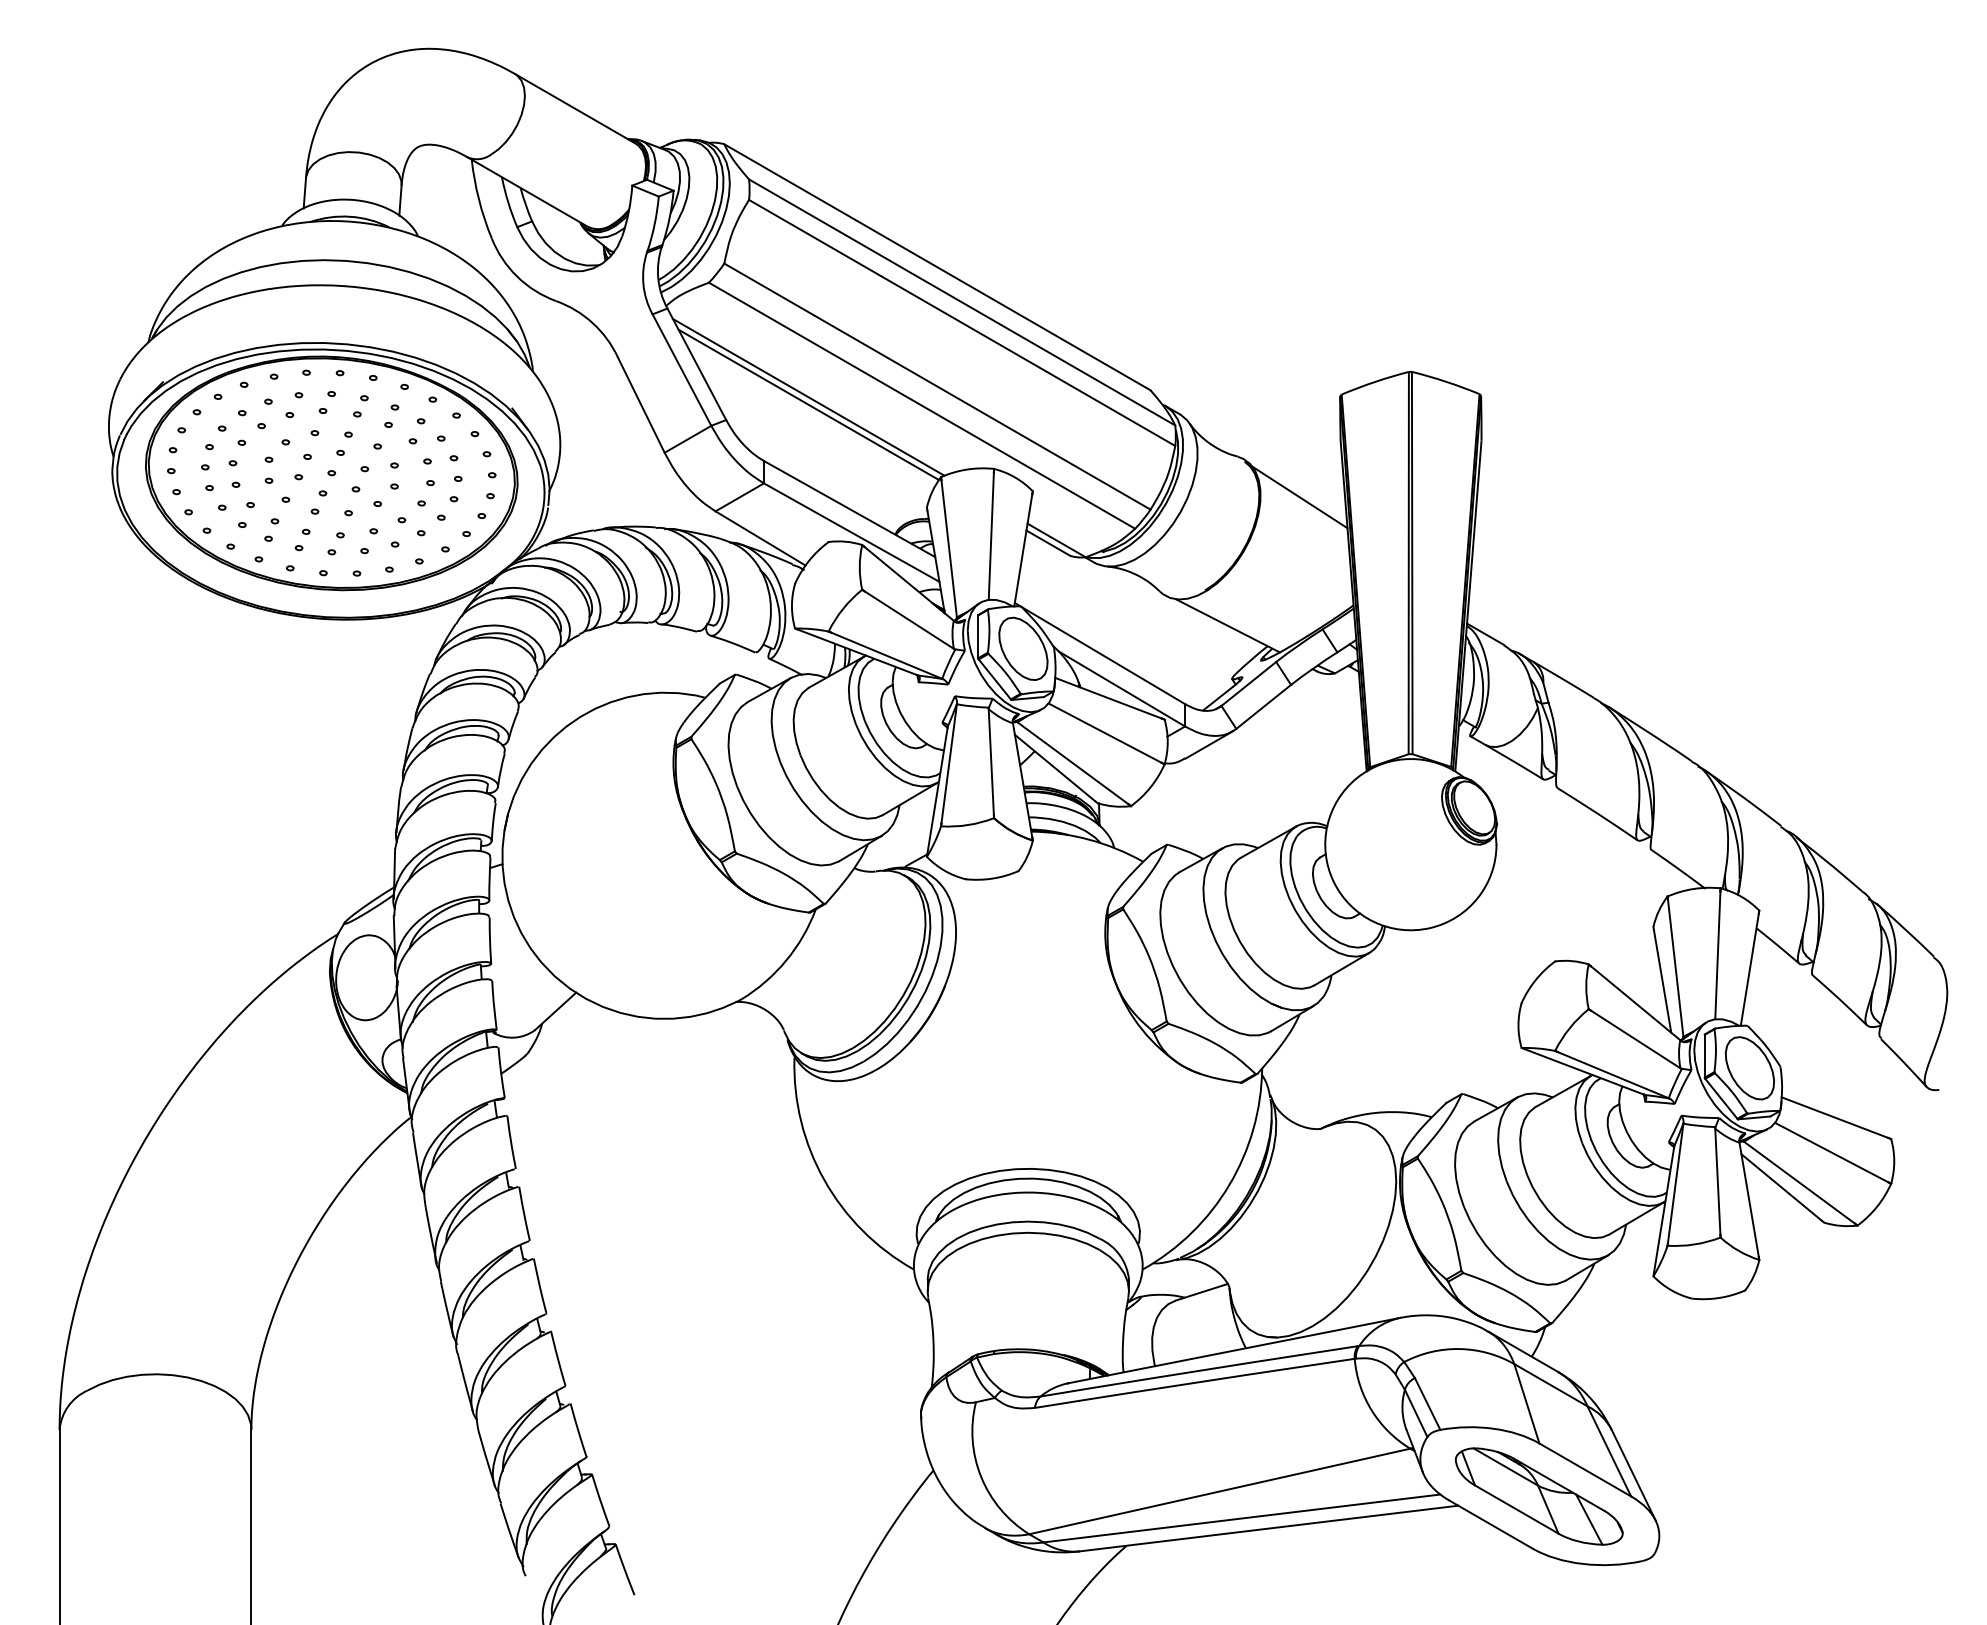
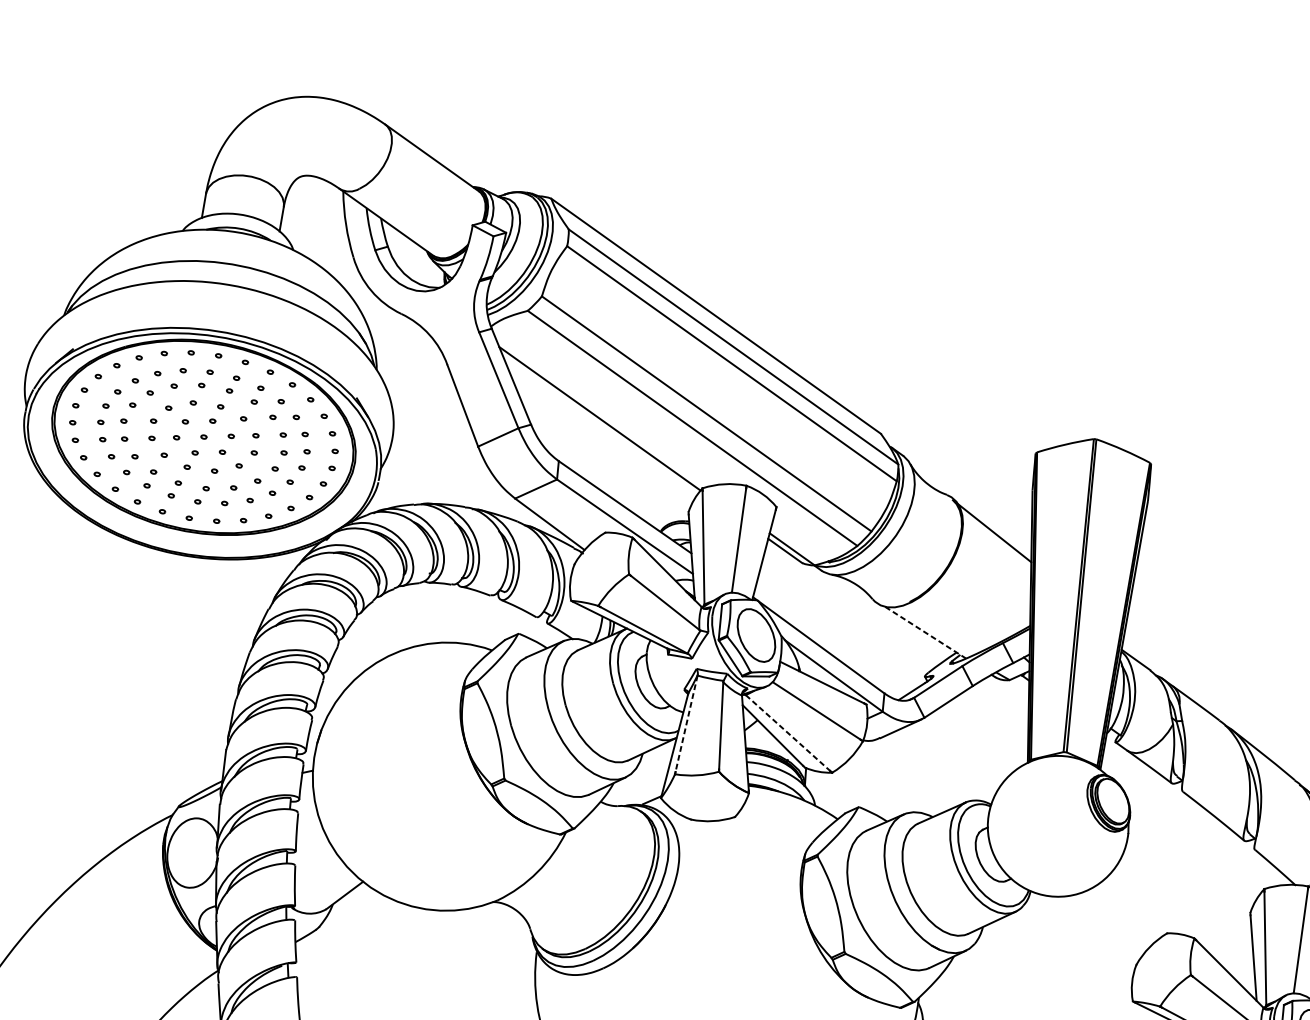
line: (808, 396) -> (600, 411), removed
line: (1228, 626) -> (926, 633), solid -> dashed
line: (1073, 763) -> (788, 733), solid -> dashed
line: (949, 764) -> (686, 724), solid -> dashed

